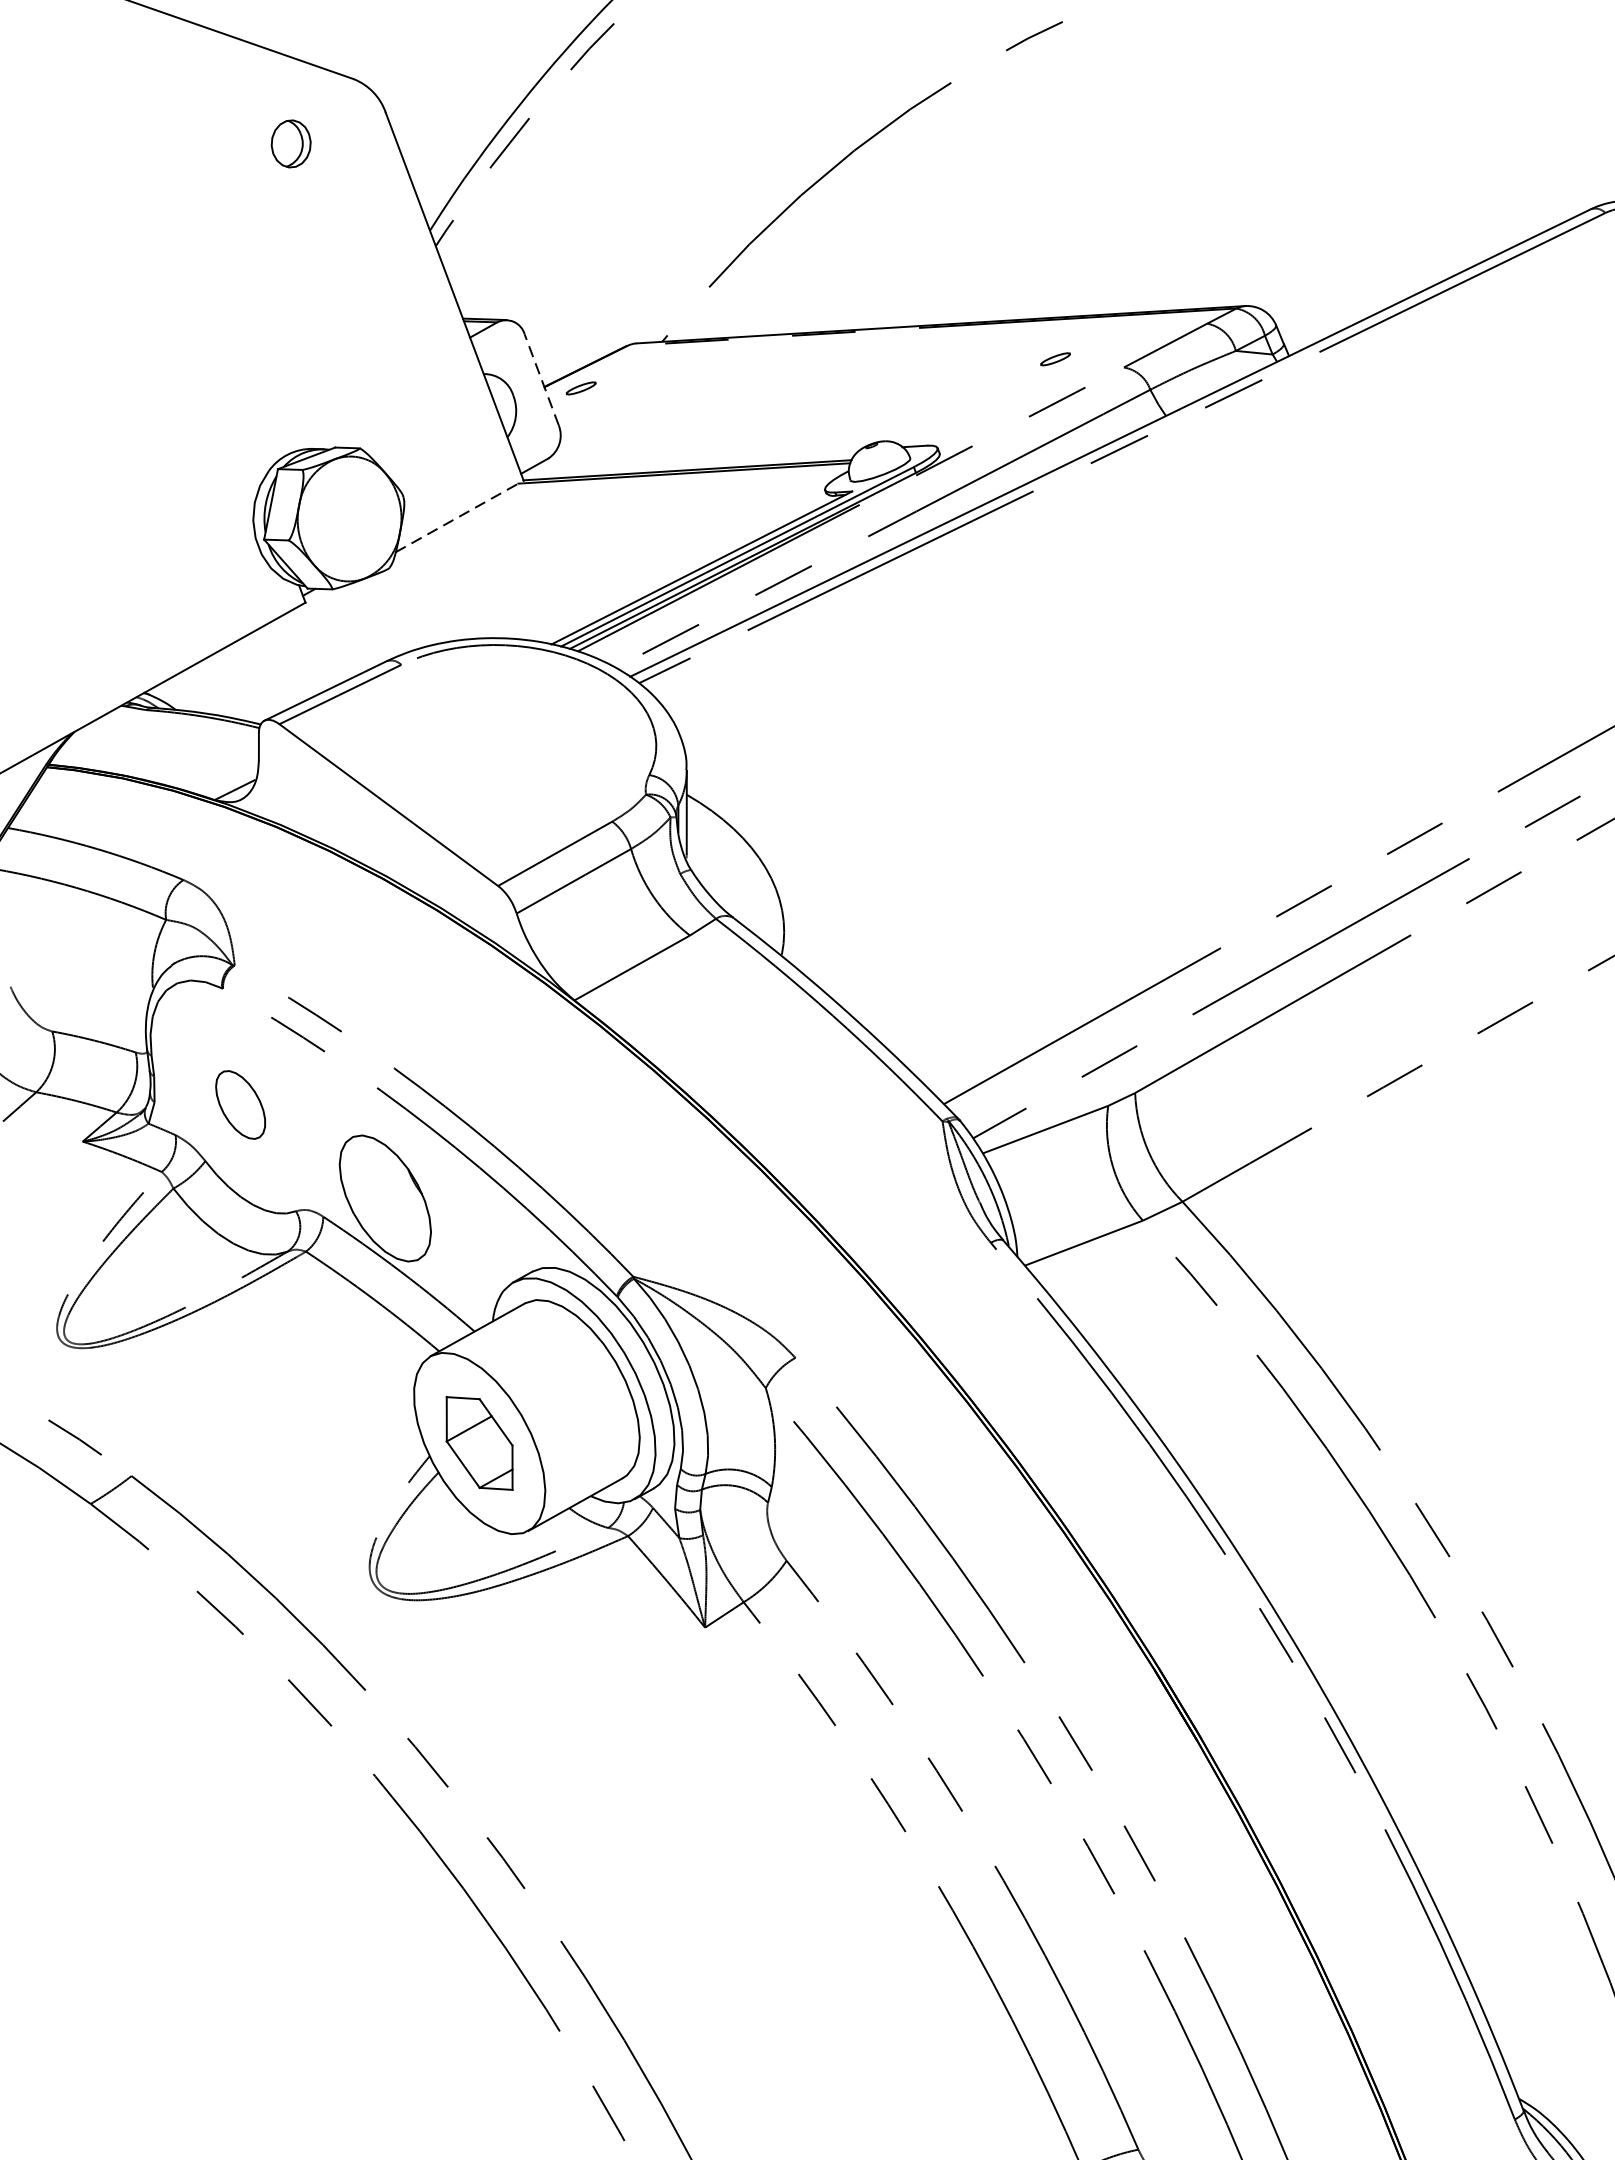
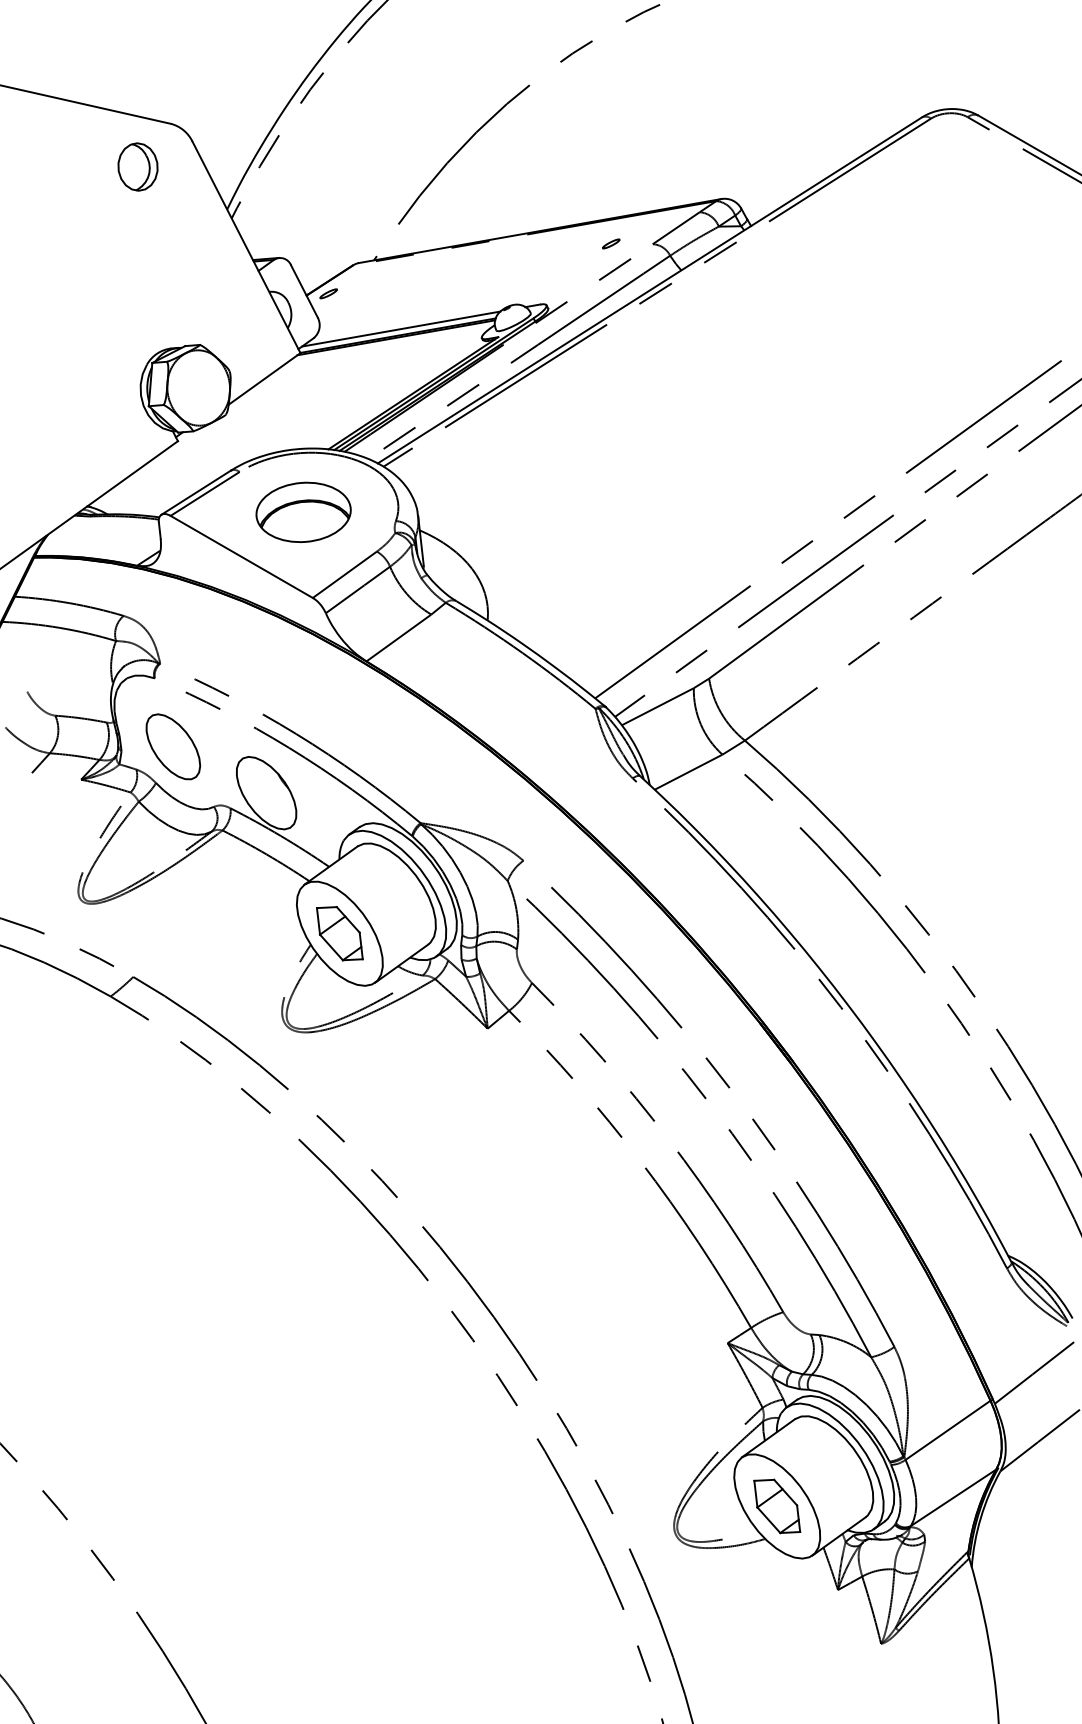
part: (290, 142) -> (137, 166), size x1.67
line: (542, 378) -> (304, 290), dashed -> solid
line: (694, 459) -> (401, 328), added
line: (459, 515) -> (264, 378), dashed -> solid
part: (498, 741) -> (303, 511), added
part: (240, 1104) -> (173, 746), size x1.67

